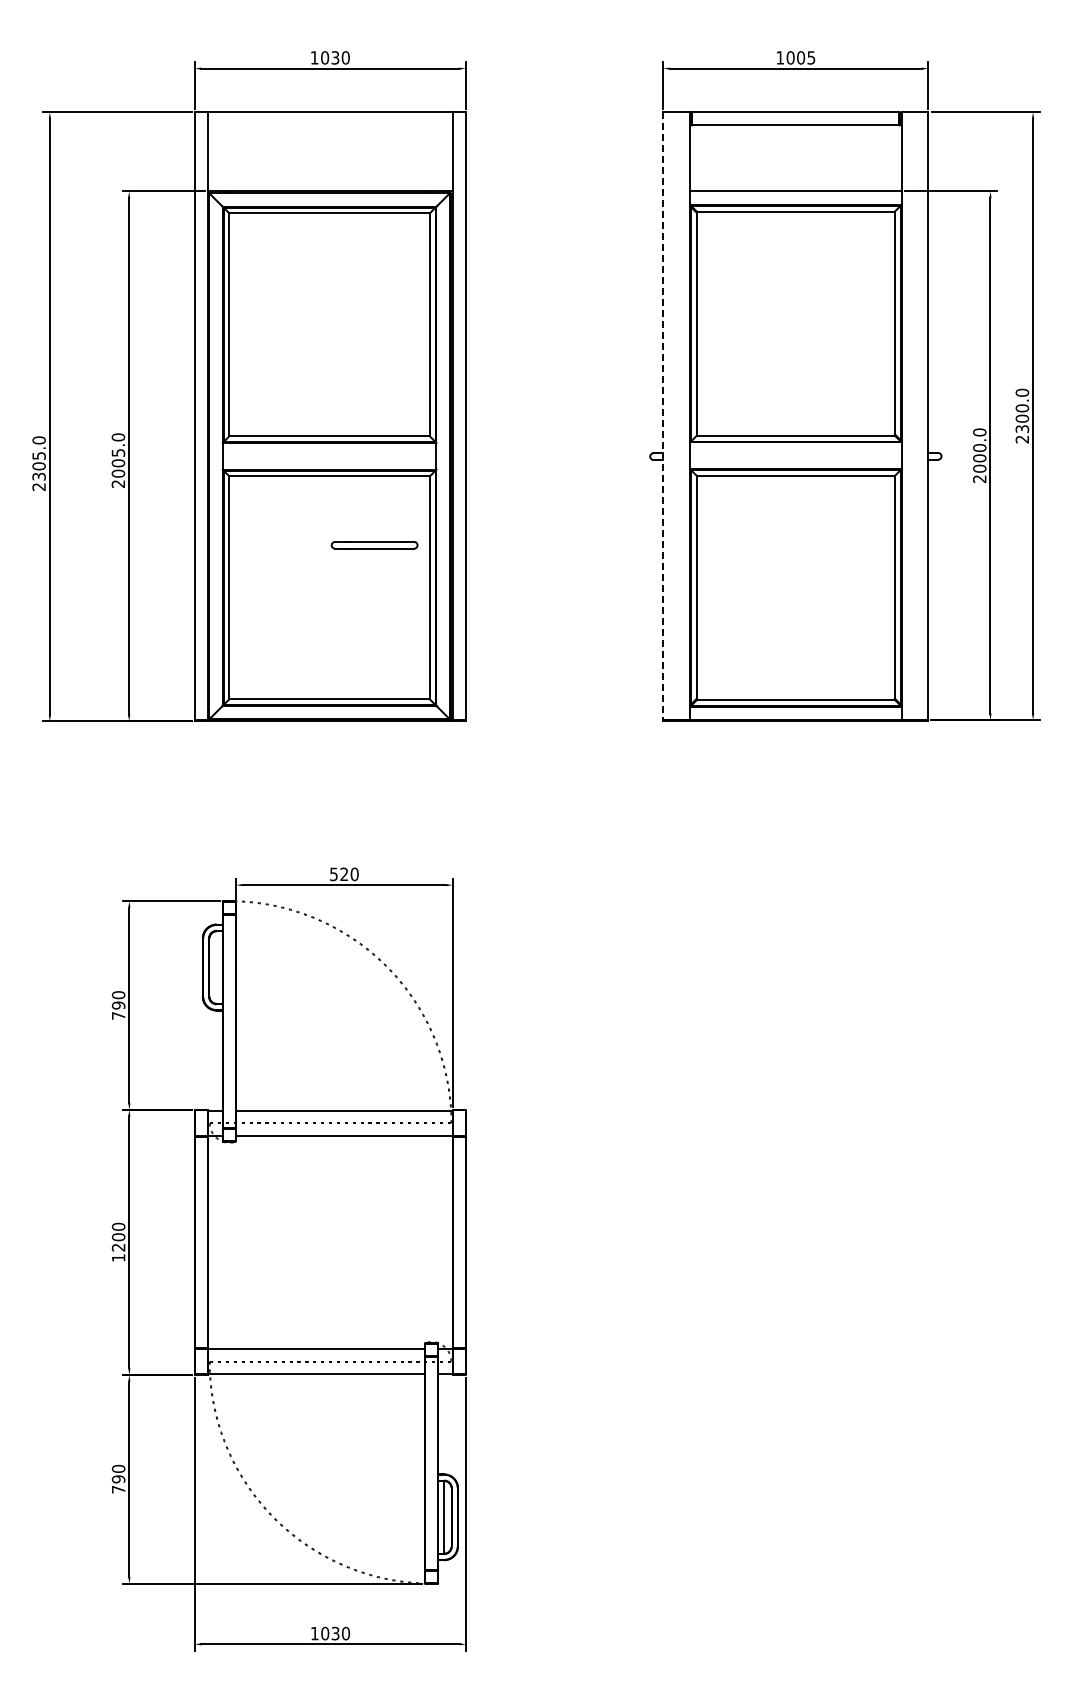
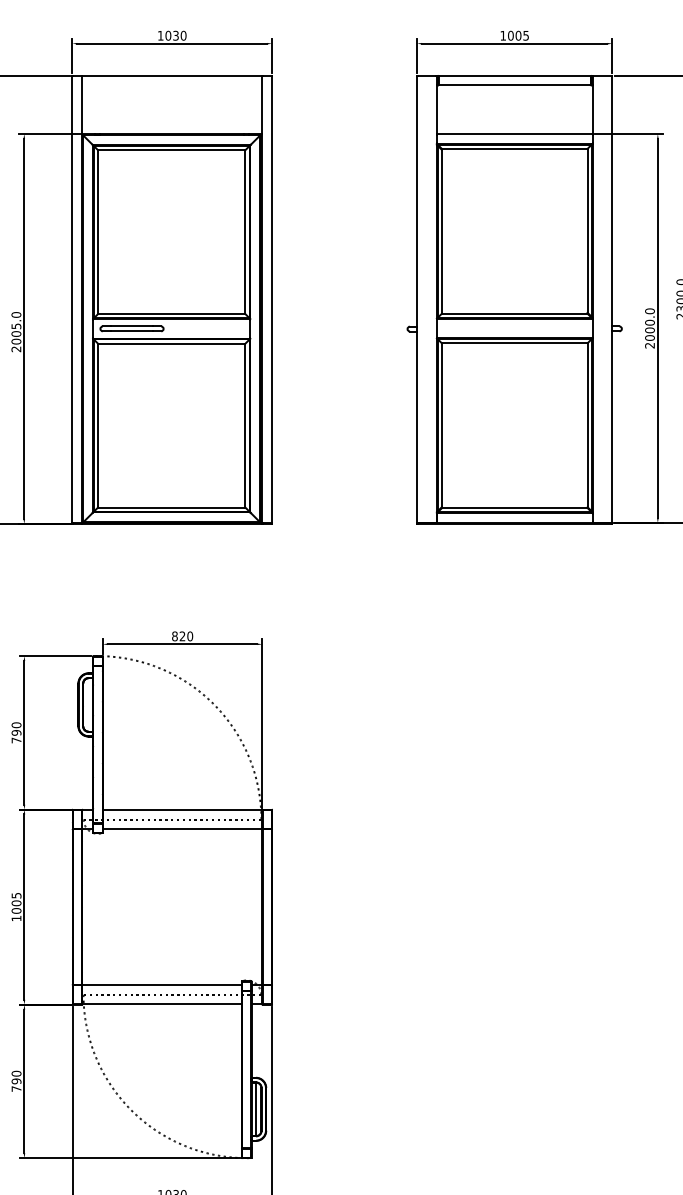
line: (663, 416) -> (417, 299), dashed -> solid
part: (374, 545) -> (131, 329), moved
text: (333, 874) -> (174, 636), 520 -> 820
text: (118, 1236) -> (16, 902), 1200 -> 1005

